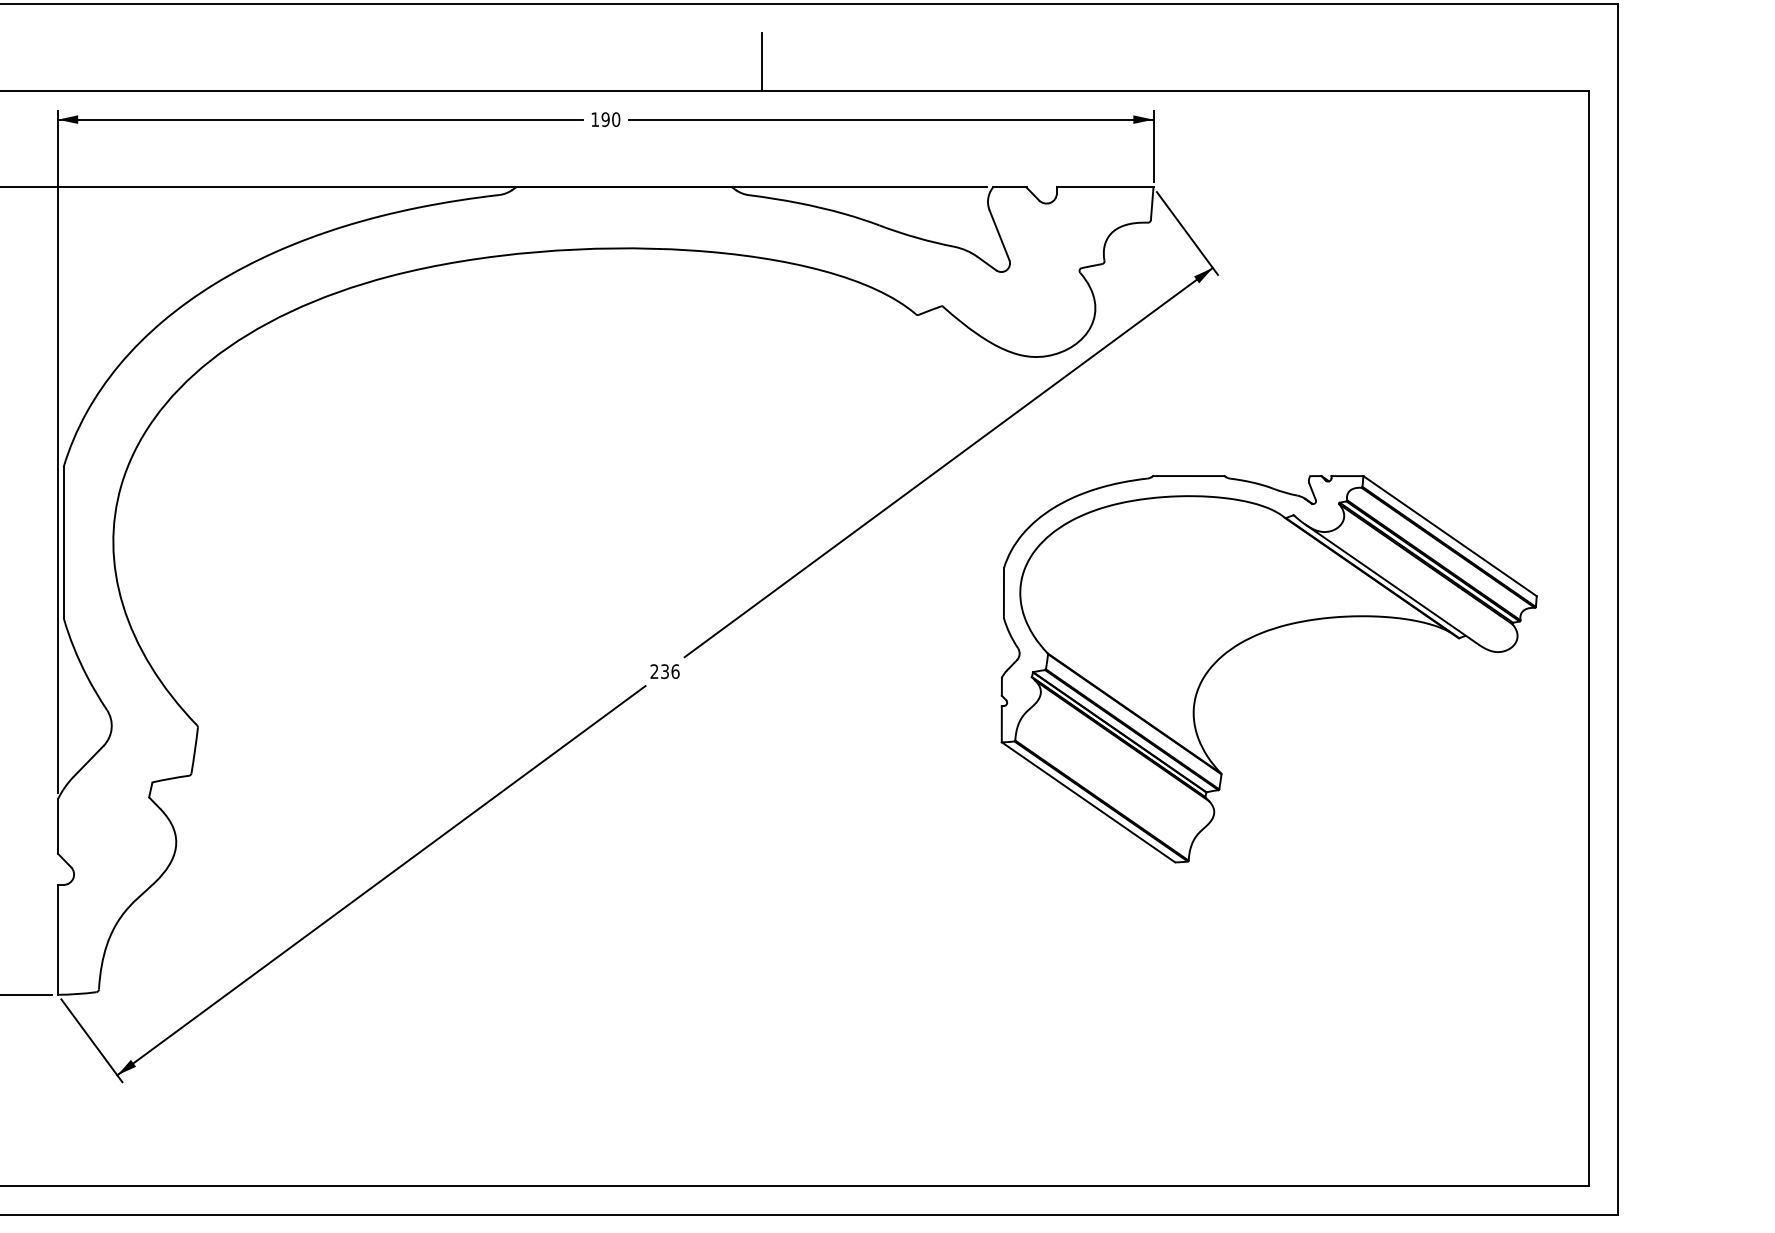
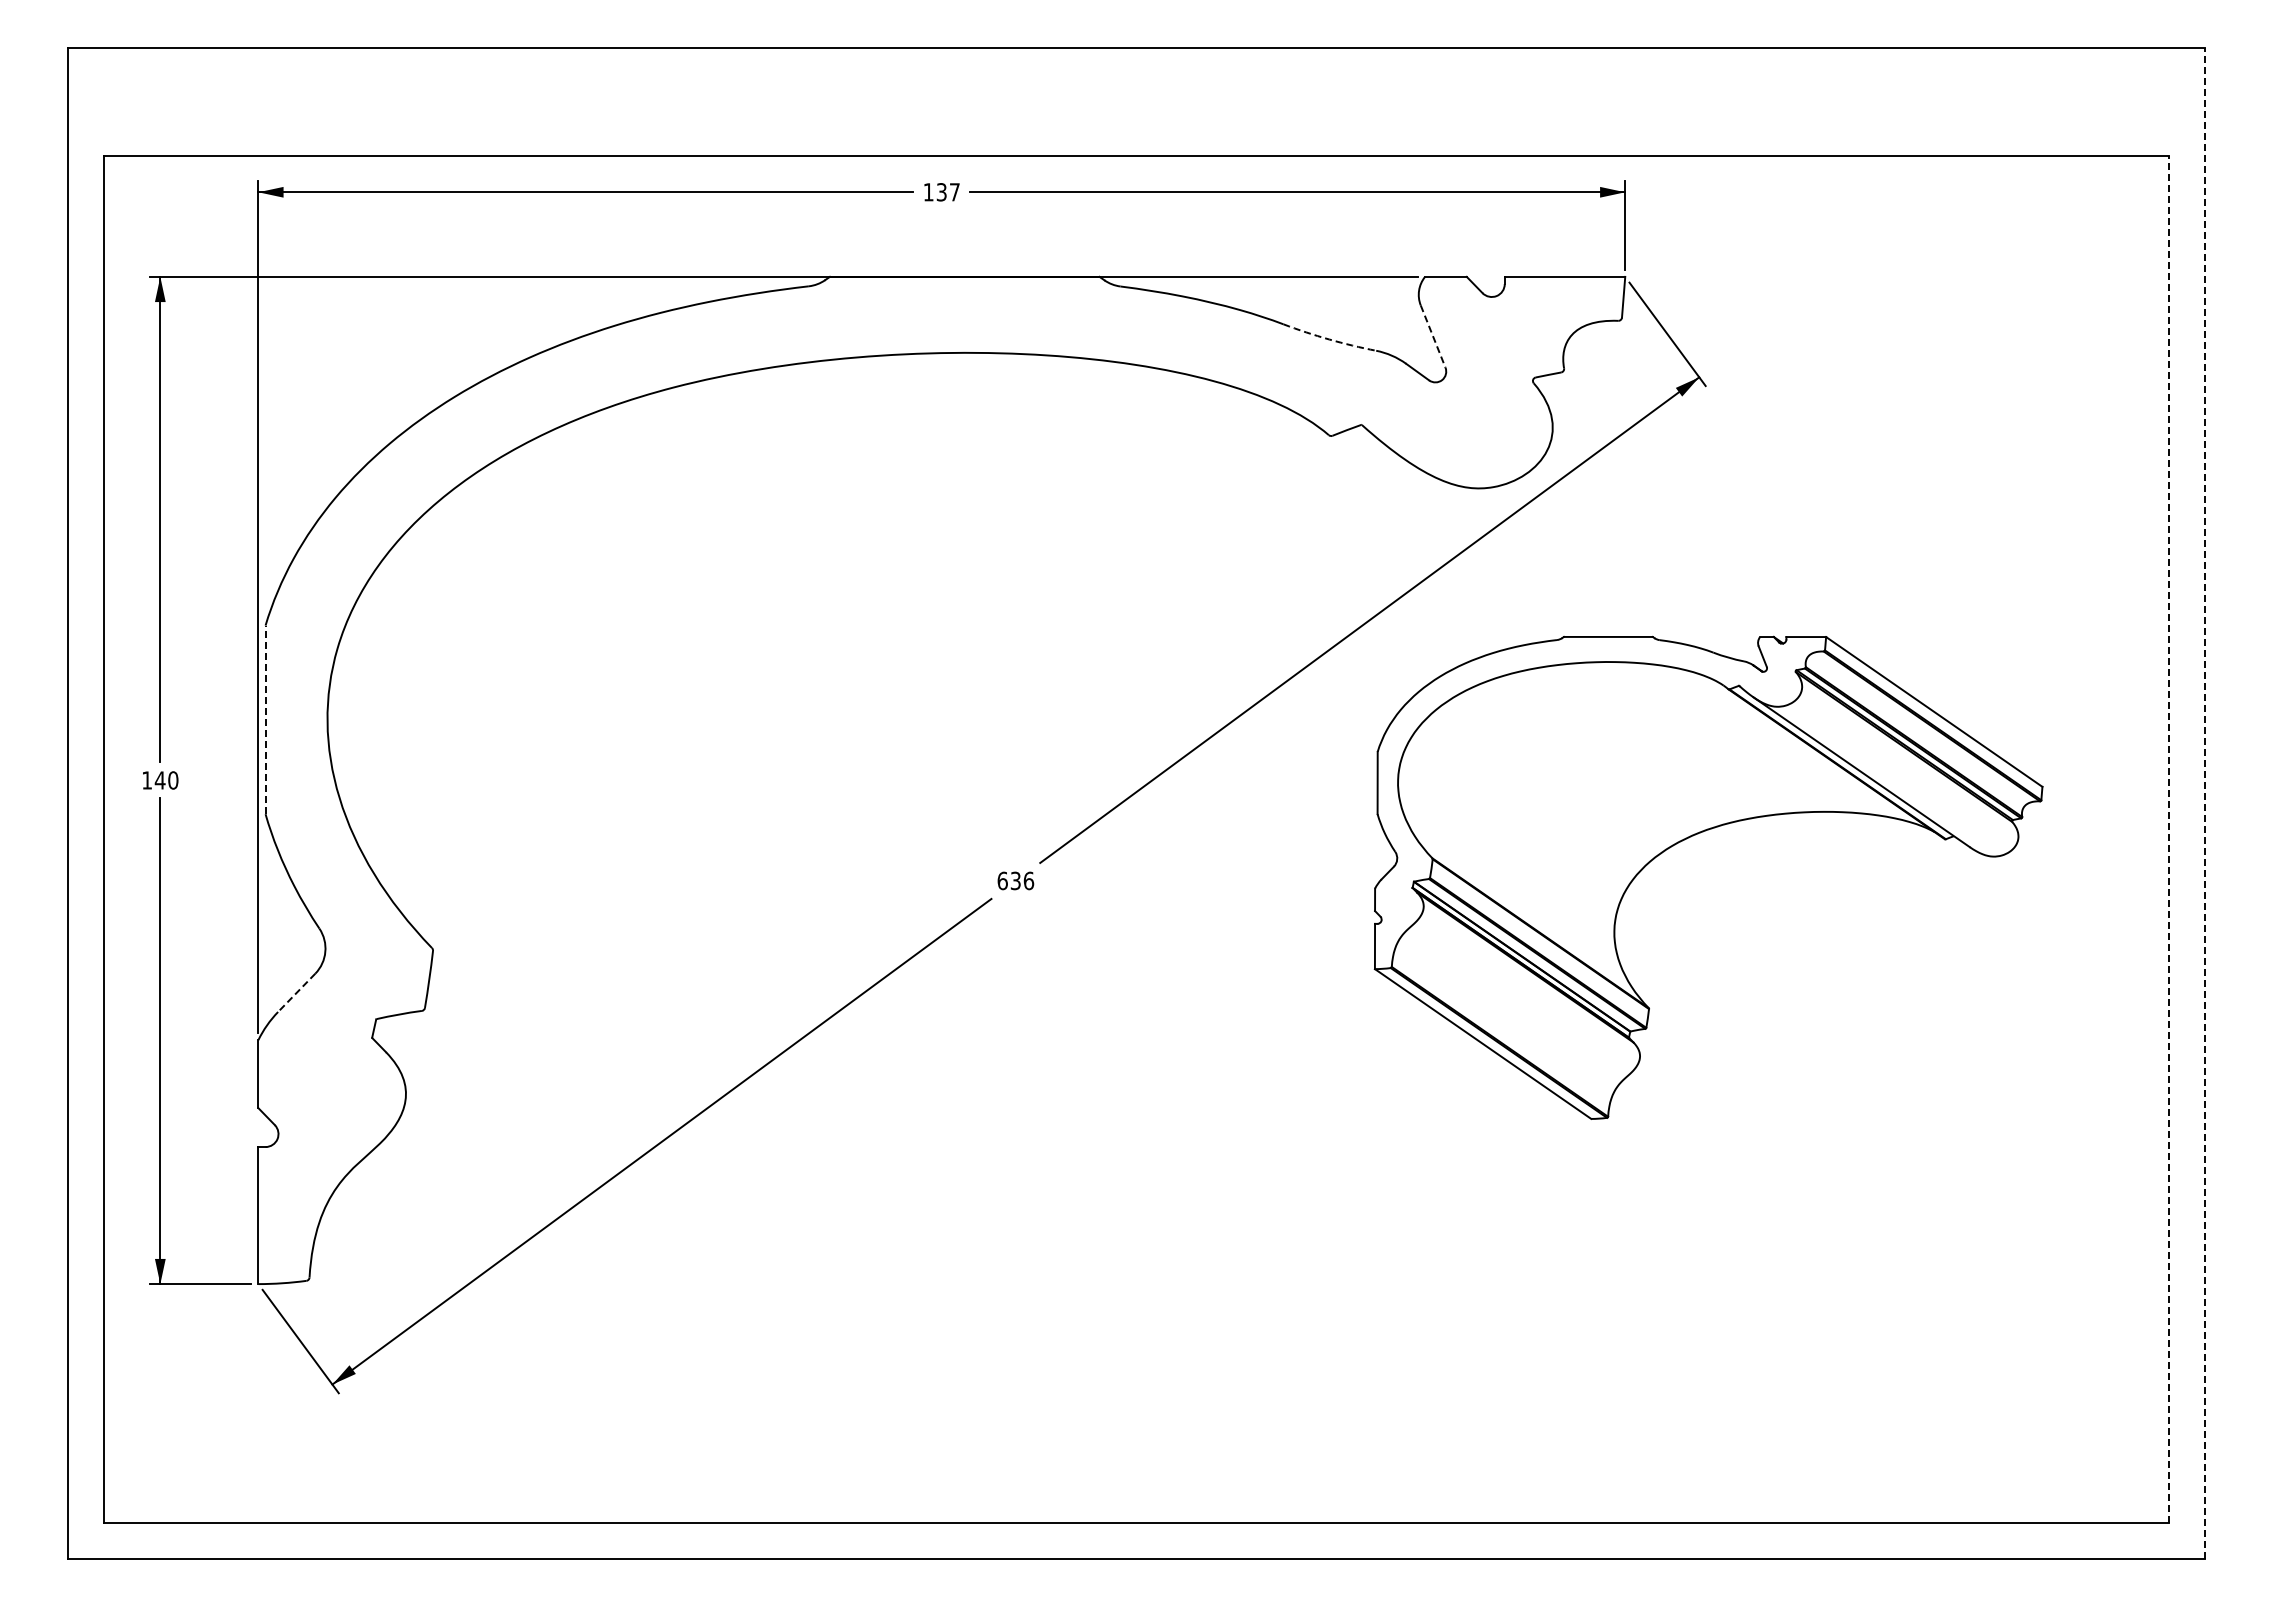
line: (761, 62) -> (1136, 120), removed
text: (611, 119) -> (948, 192), 190 -> 137
line: (999, 236) -> (1433, 337), solid -> dashed
arc: (916, 237) -> (1329, 339), solid -> dashed
line: (63, 542) -> (265, 719), solid -> dashed
line: (1617, 609) -> (2204, 803), solid -> dashed
part: (1255, 636) -> (1691, 837), moved
line: (1588, 637) -> (2168, 838), solid -> dashed
text: (654, 671) -> (1002, 880), 236 -> 636
line: (88, 761) -> (296, 992), solid -> dashed

